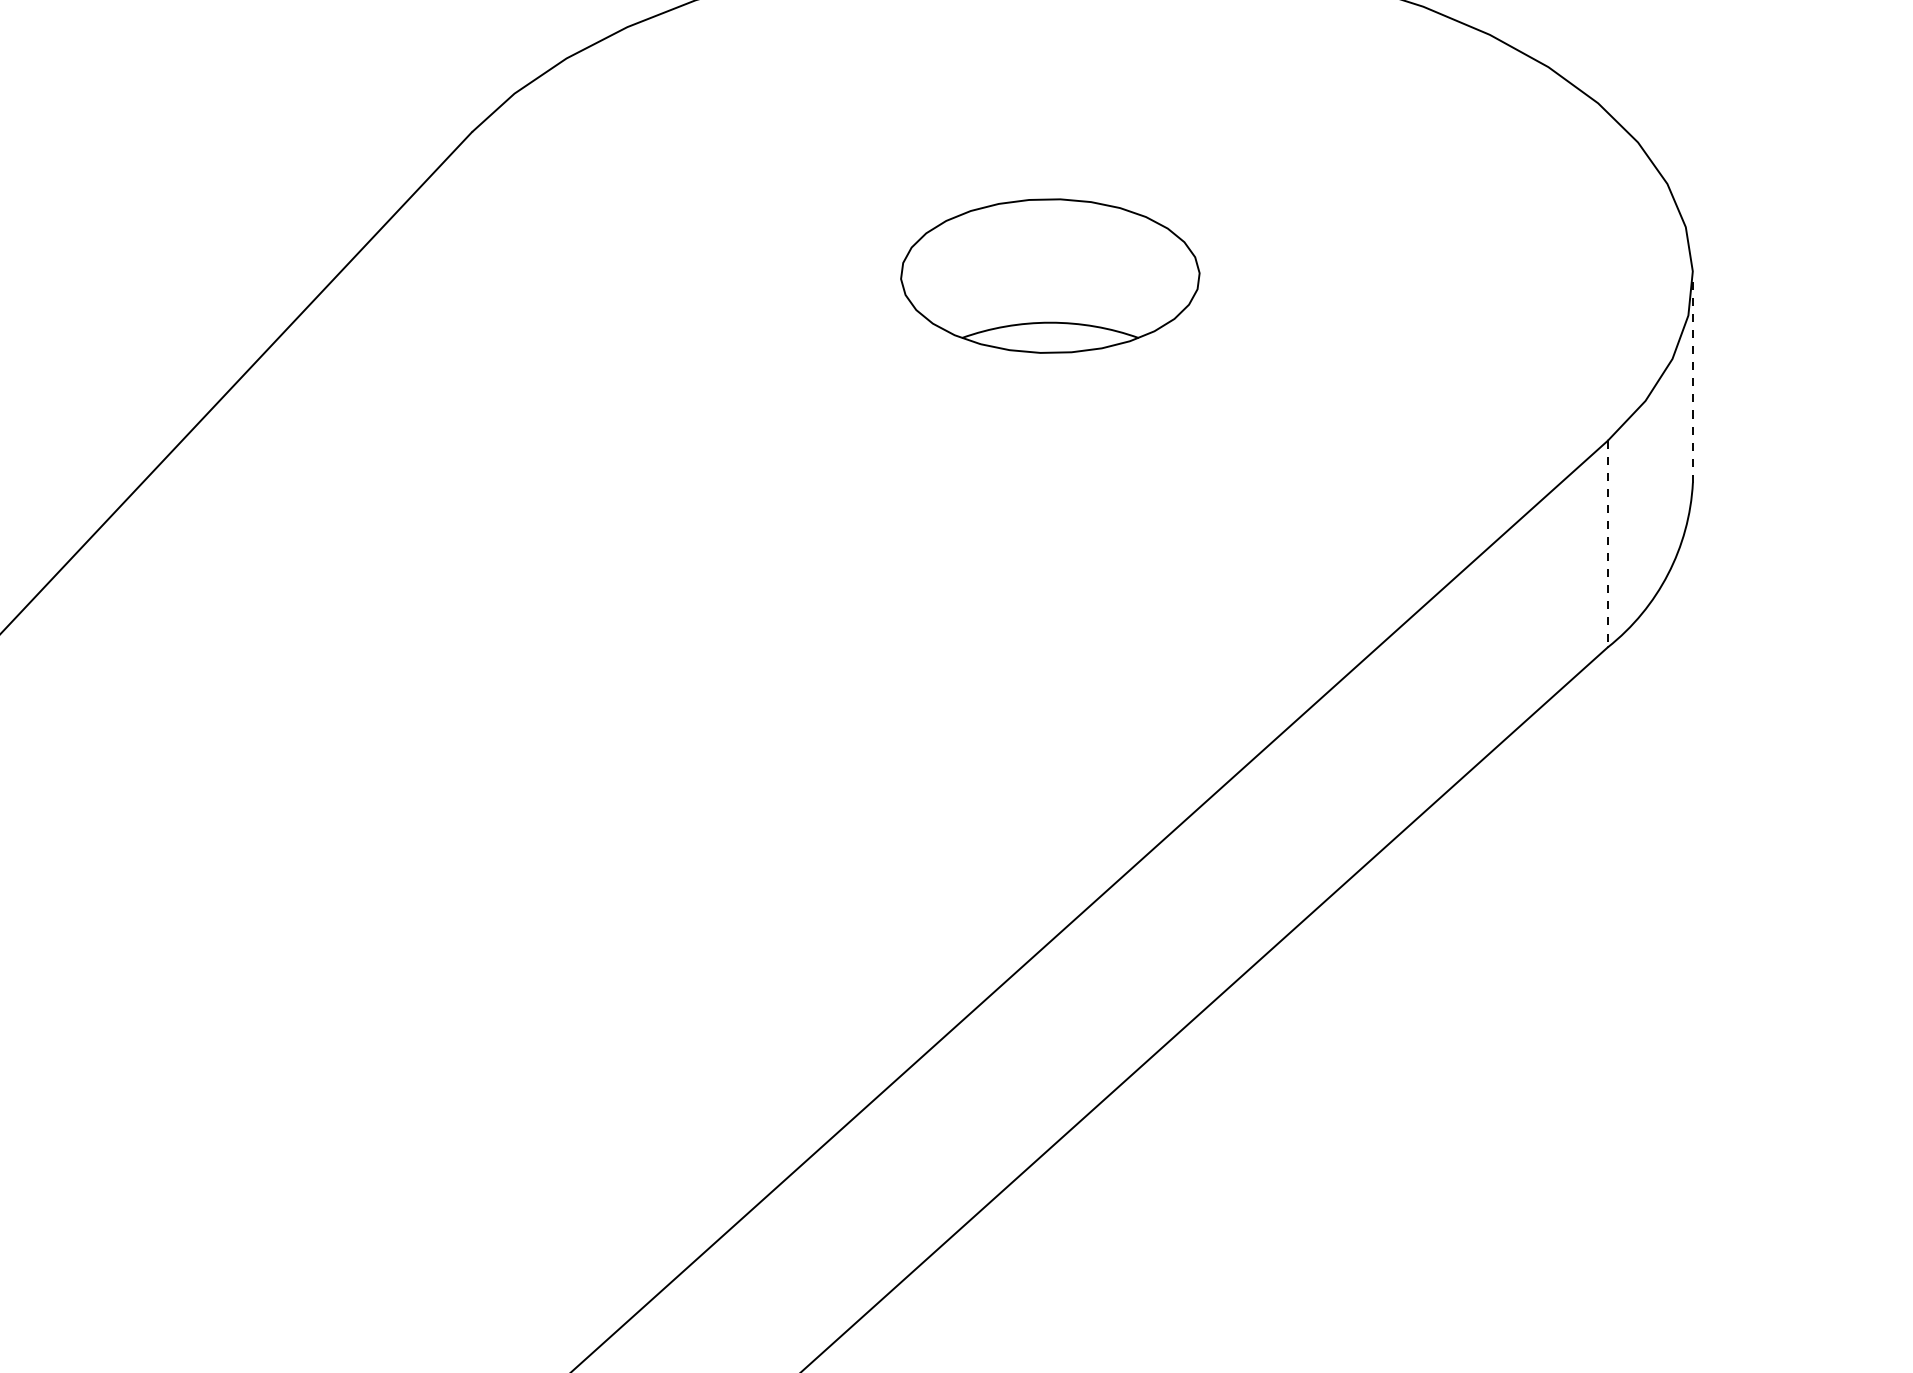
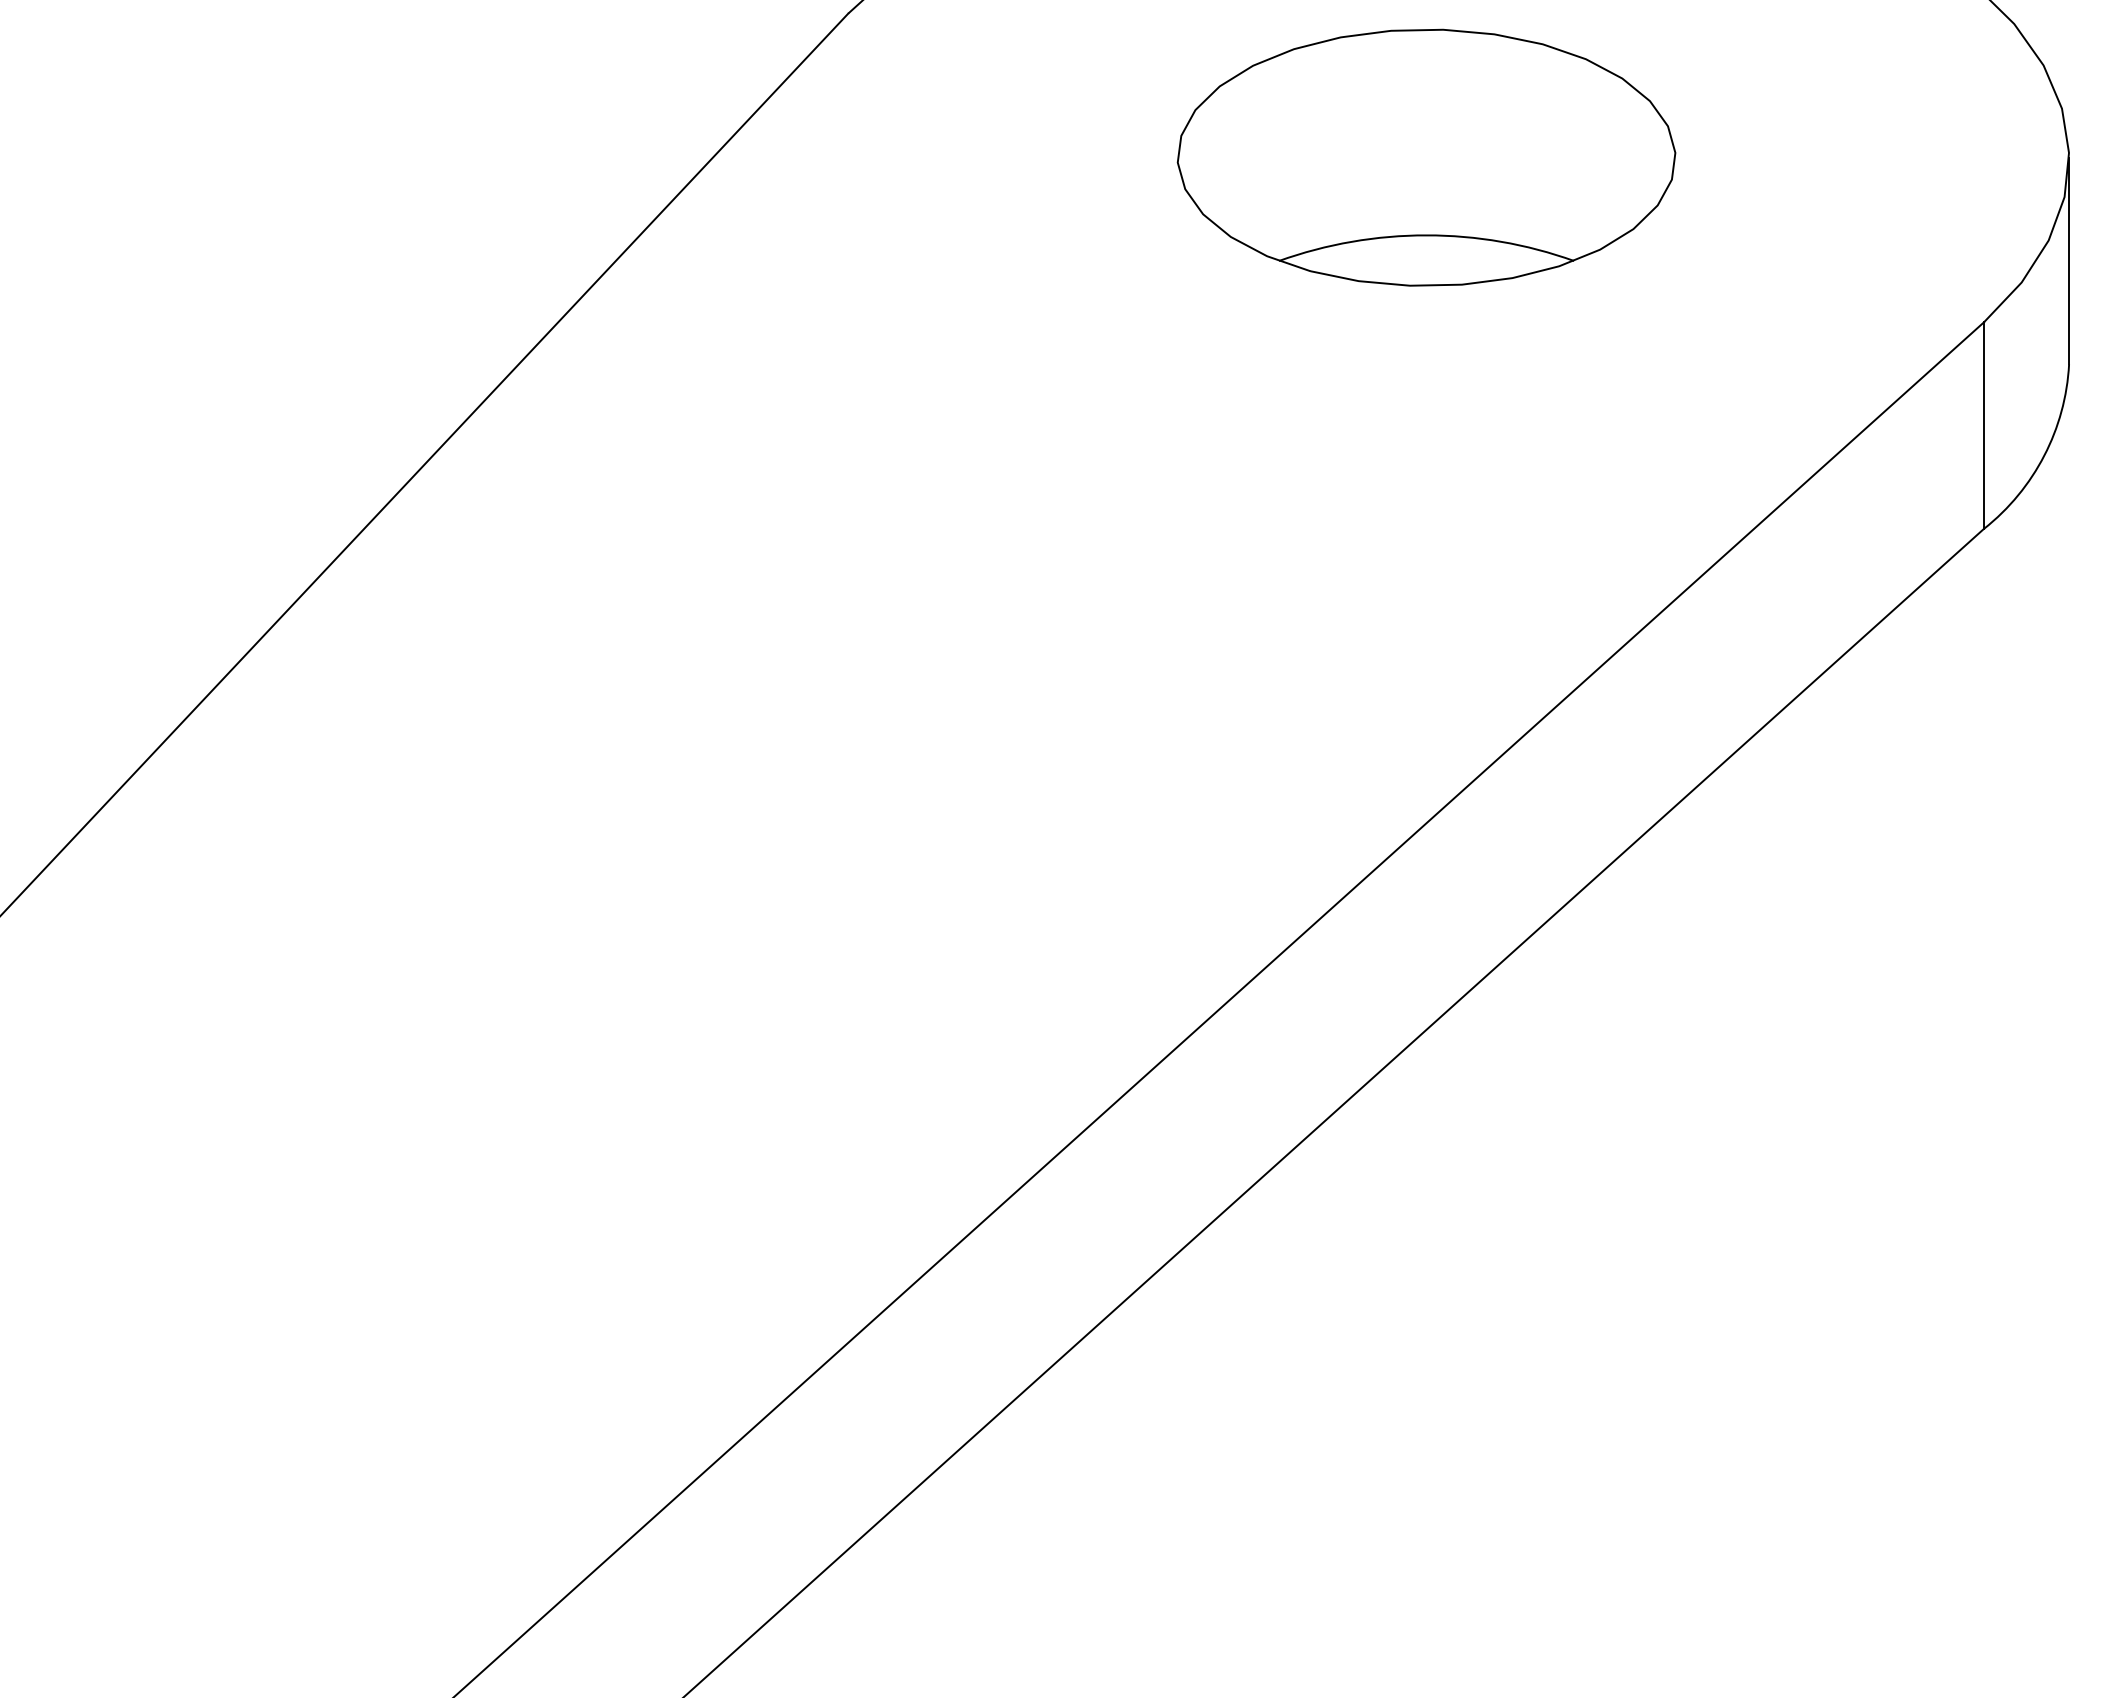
part: (1050, 275) -> (1426, 157), size x1.67
line: (1693, 378) -> (2069, 260), dashed -> solid
line: (1608, 544) -> (1984, 426), dashed -> solid

